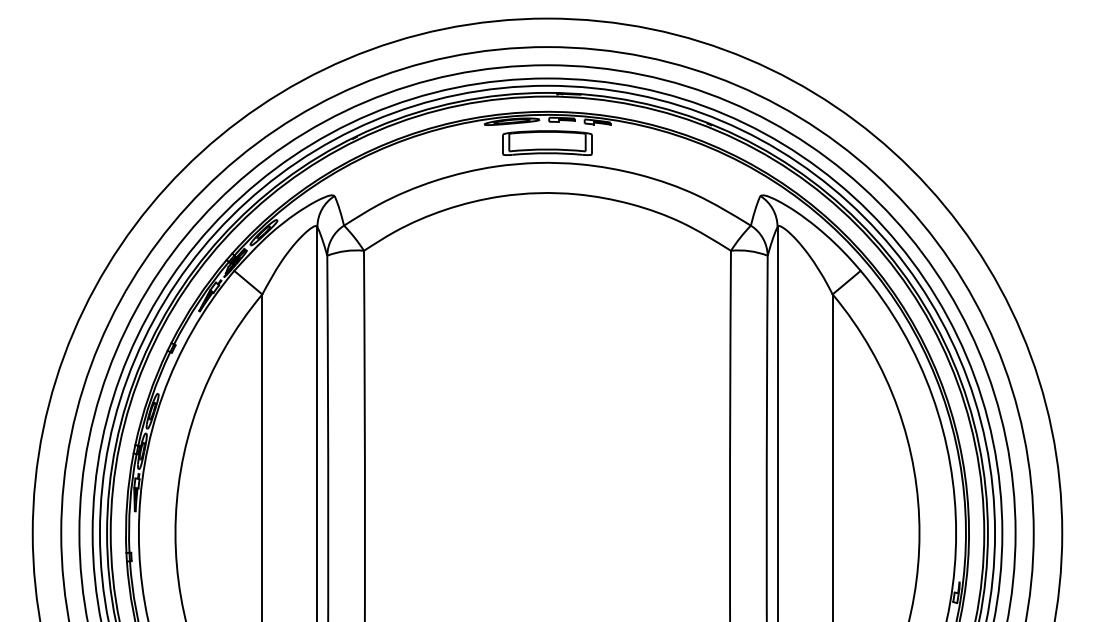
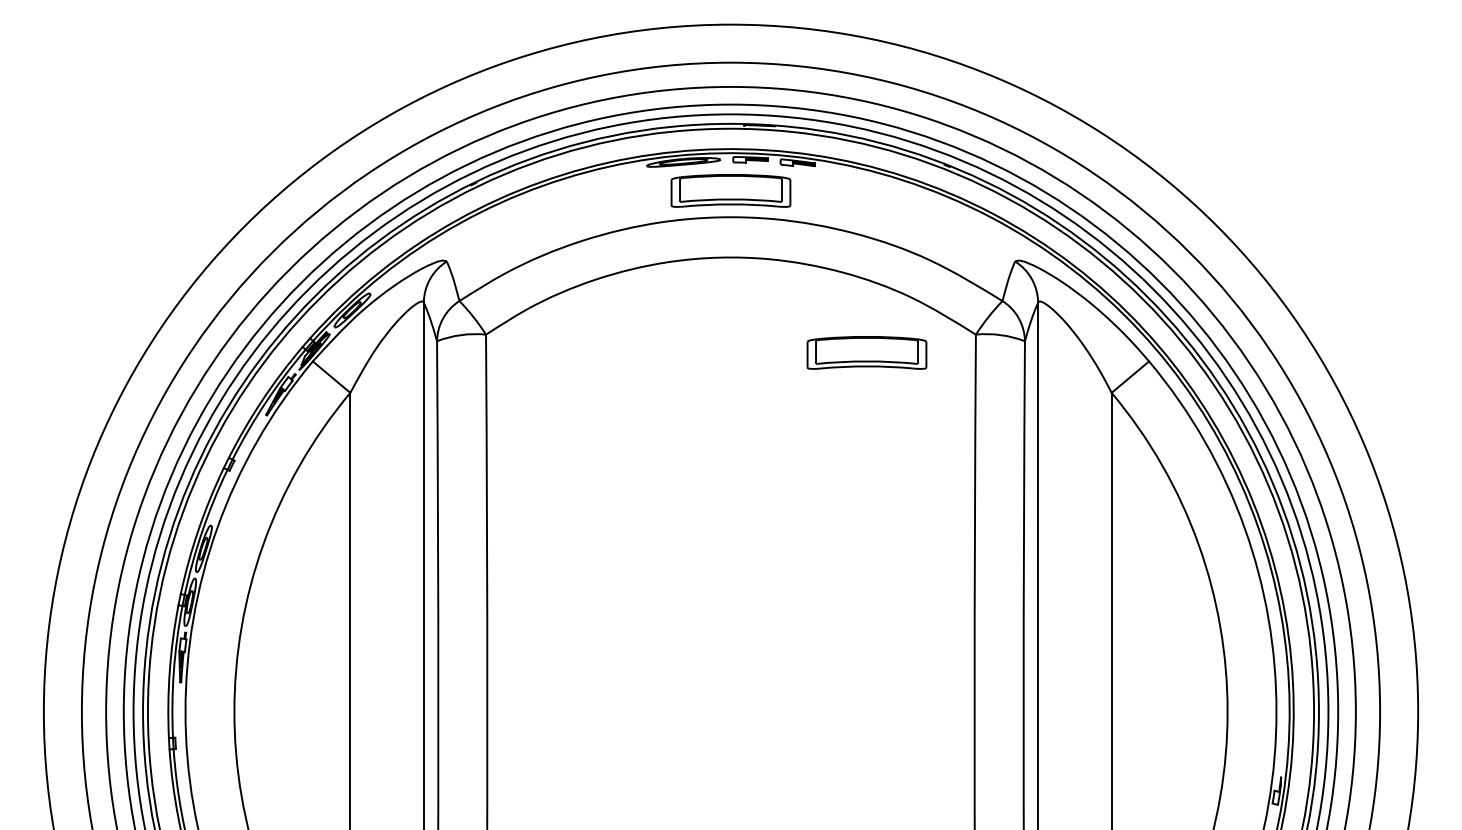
part: (649, 264) -> (866, 352), added

